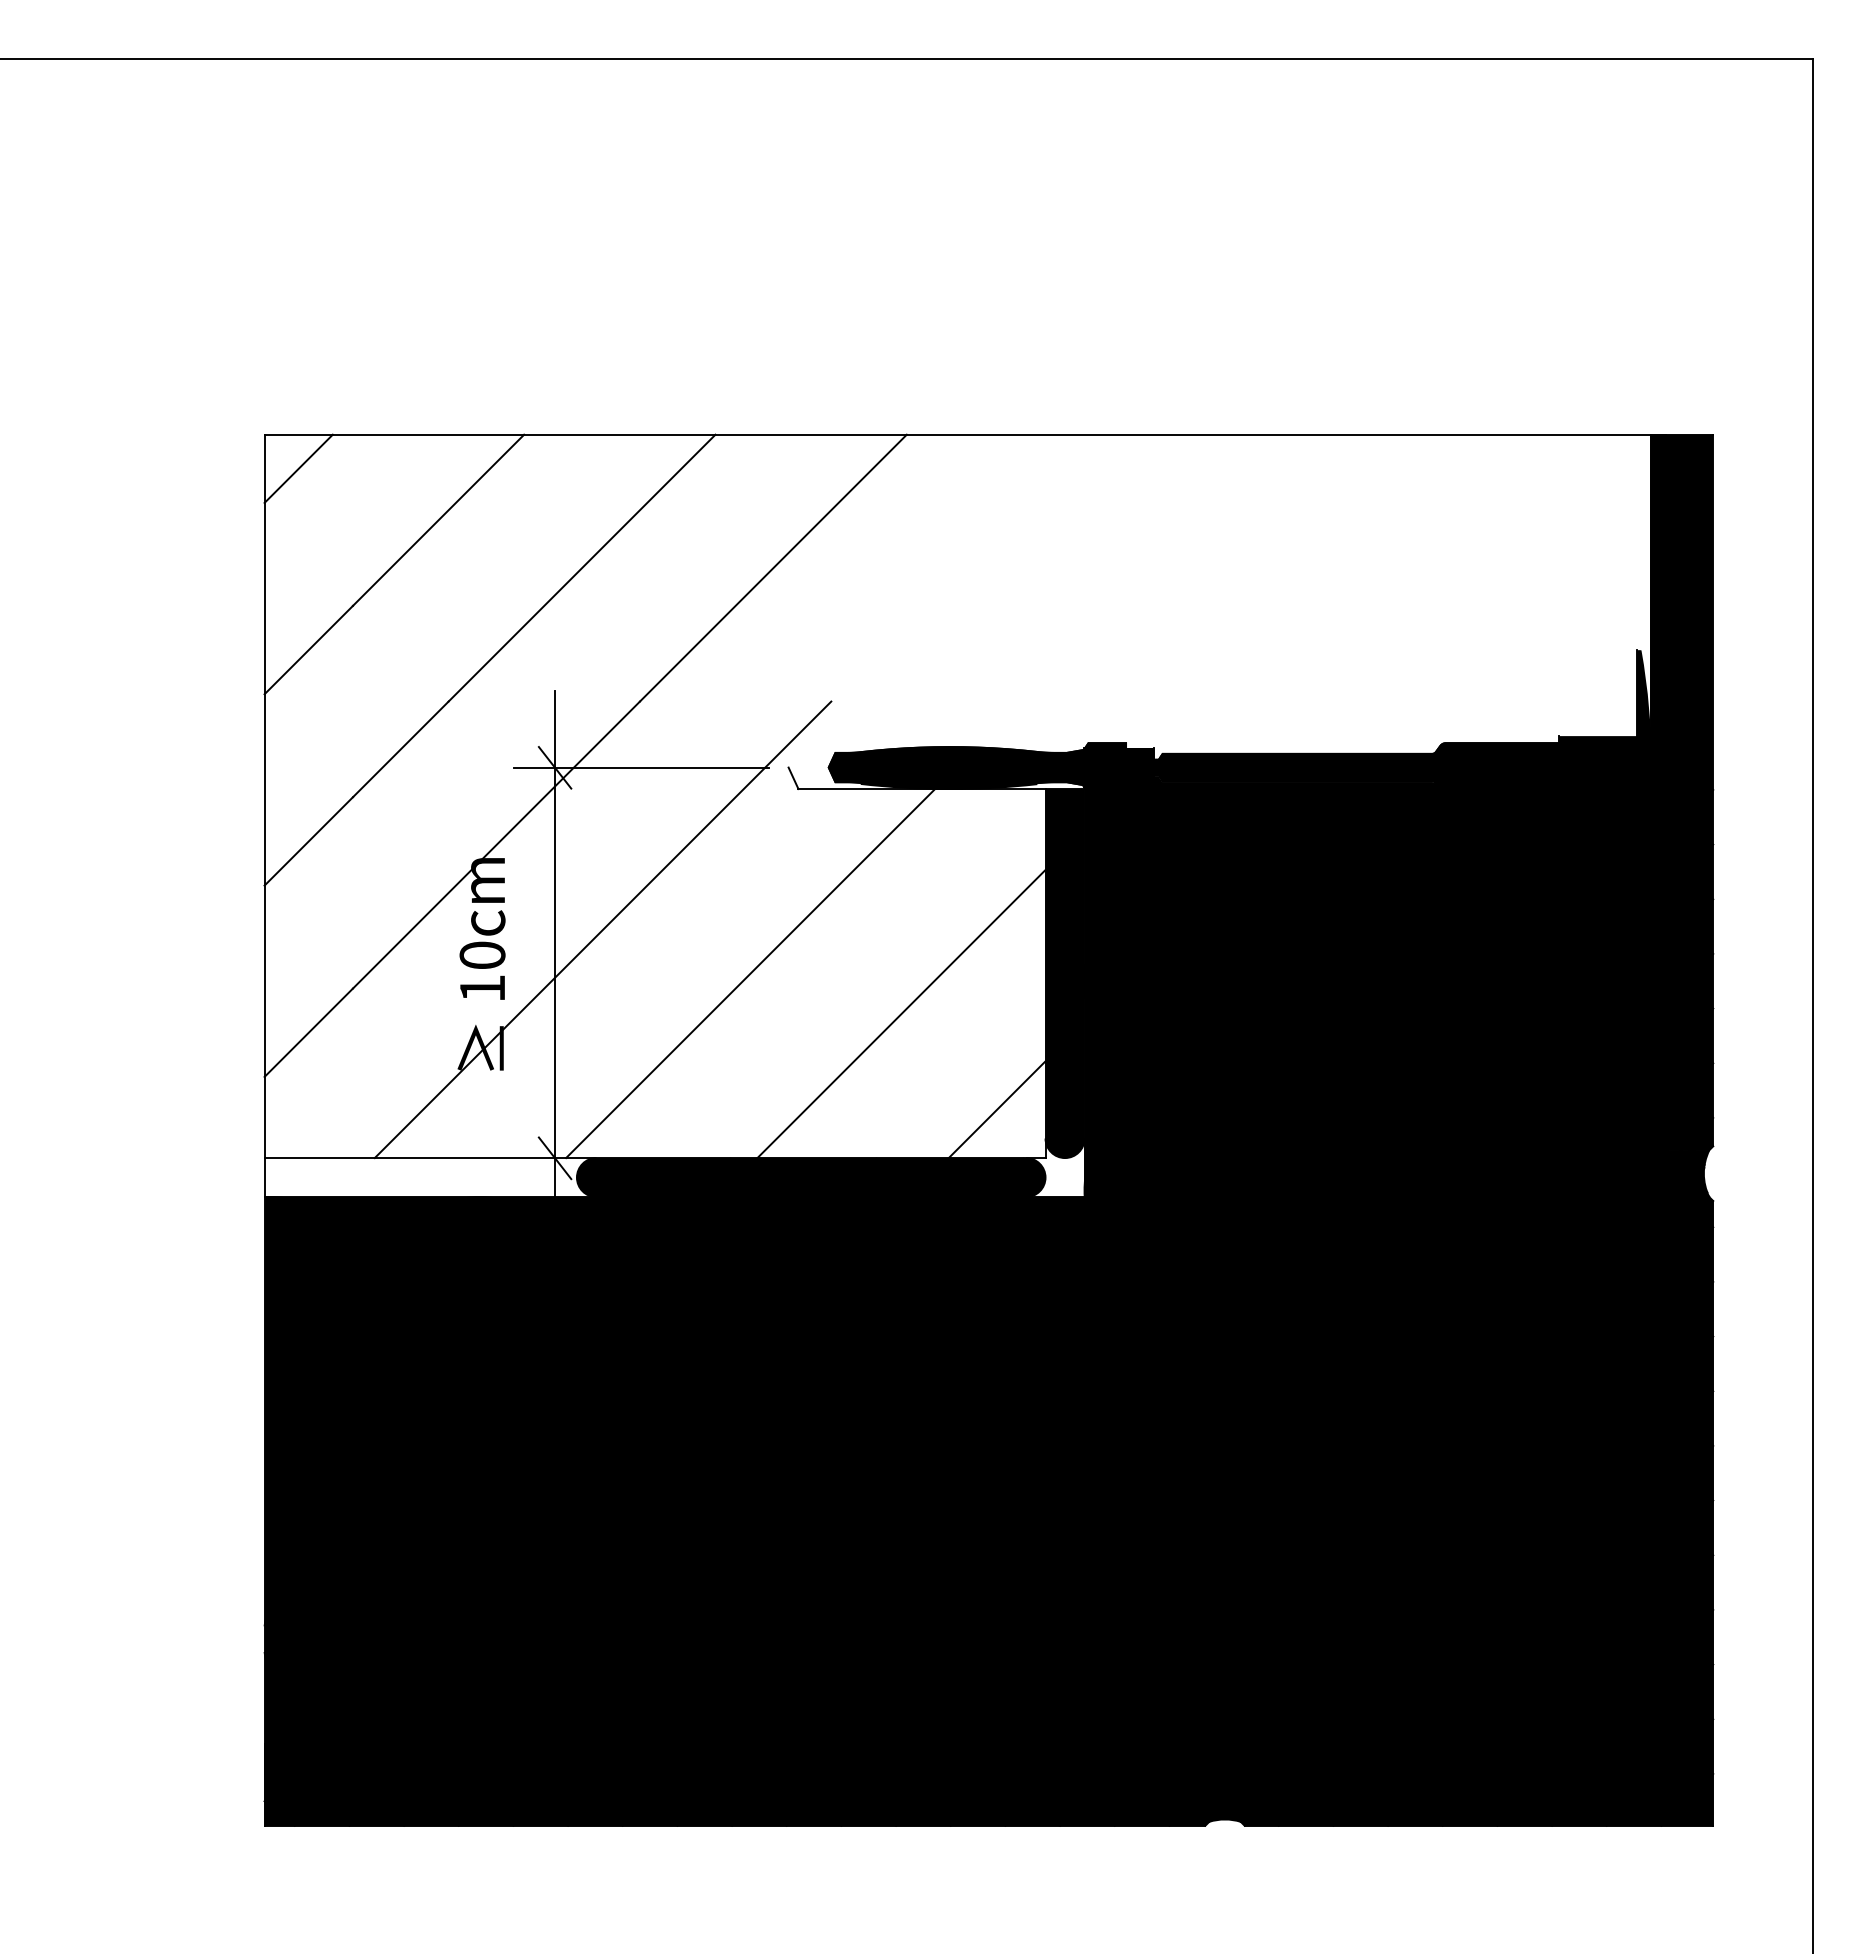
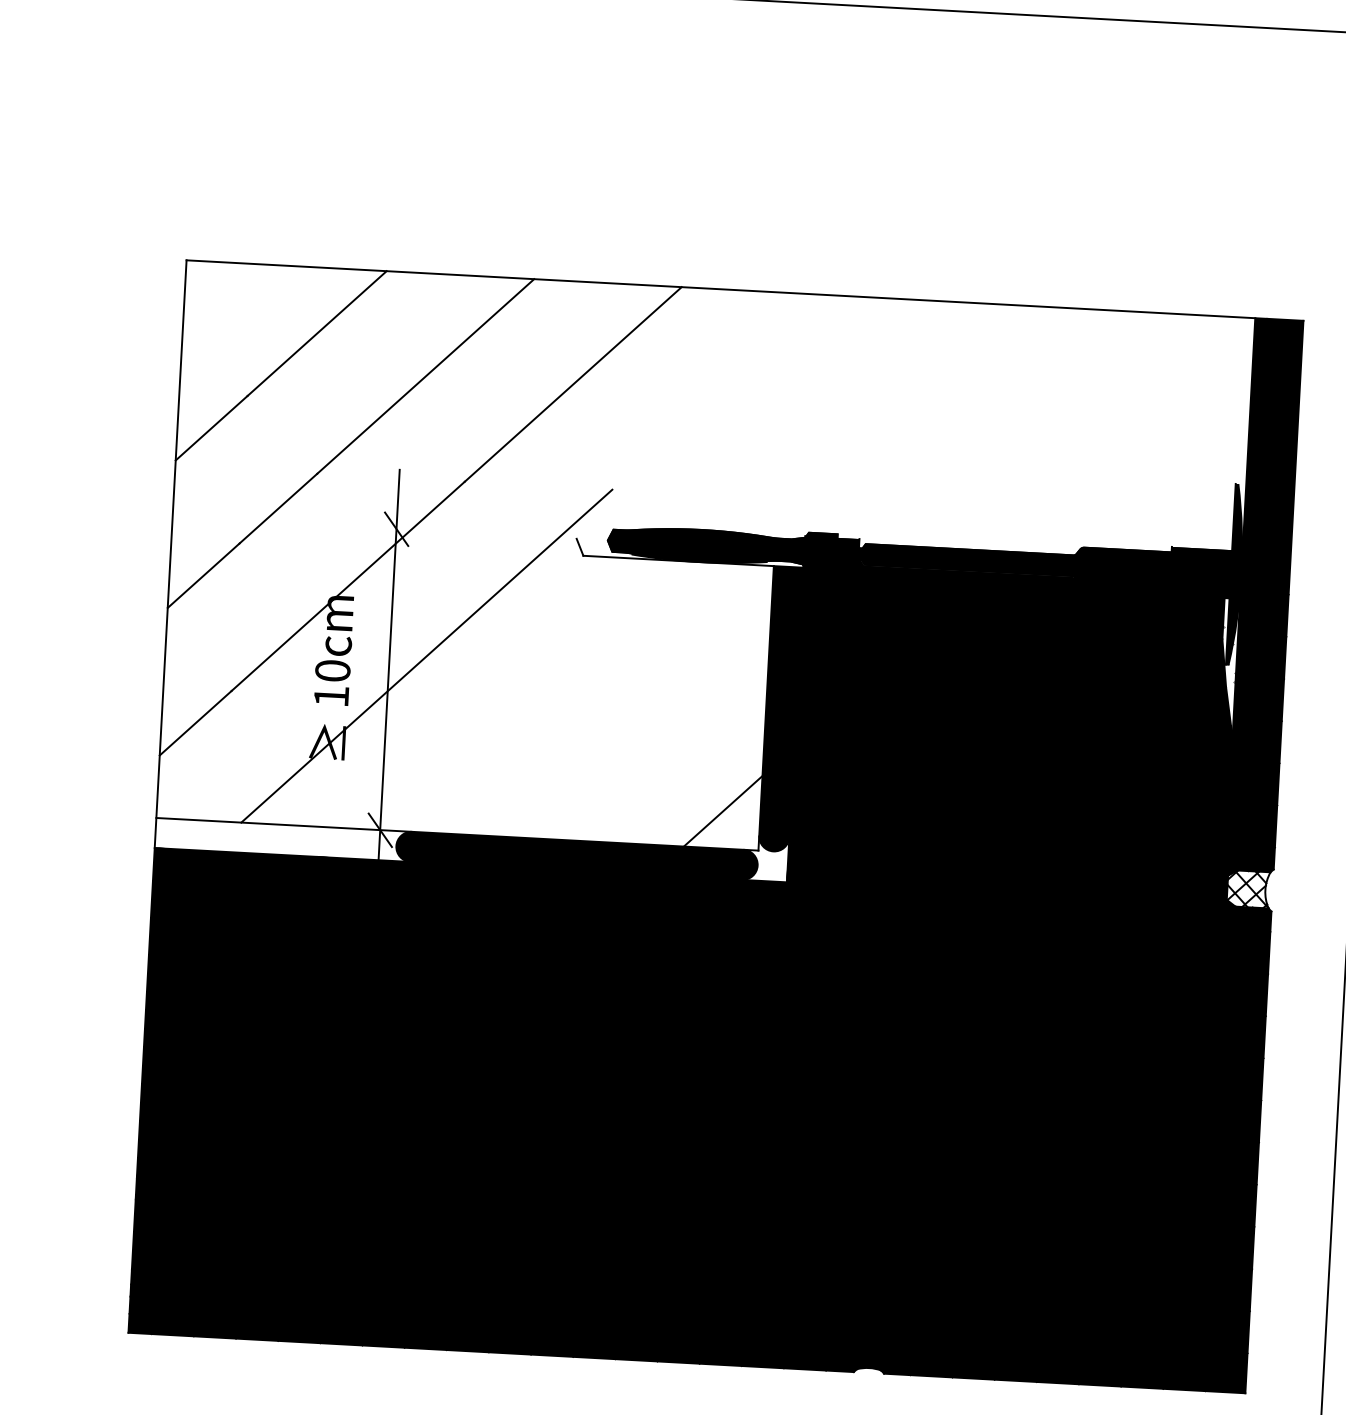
line: (298, 468) -> (211, 287), removed
line: (641, 767) -> (463, 532), removed
fill: (1640, 883) -> (1228, 663), removed
line: (750, 973) -> (538, 696), removed
line: (901, 1014) -> (653, 733), removed
fill: (1681, 1173) -> (1248, 889), removed

